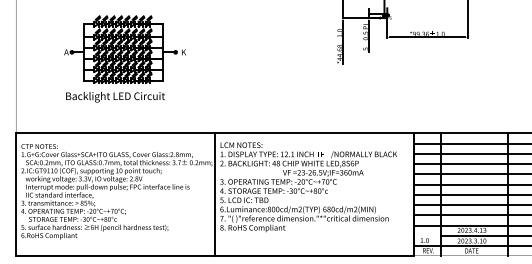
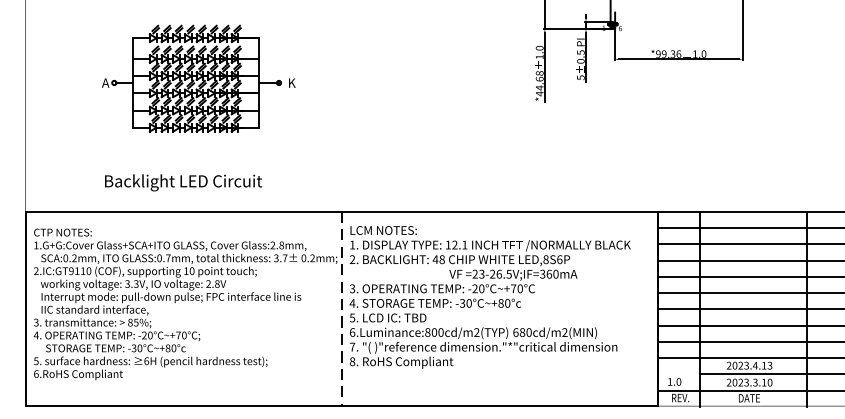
text: (115, 96) -> (183, 181), moved
line: (215, 195) -> (342, 310), solid -> dashed

